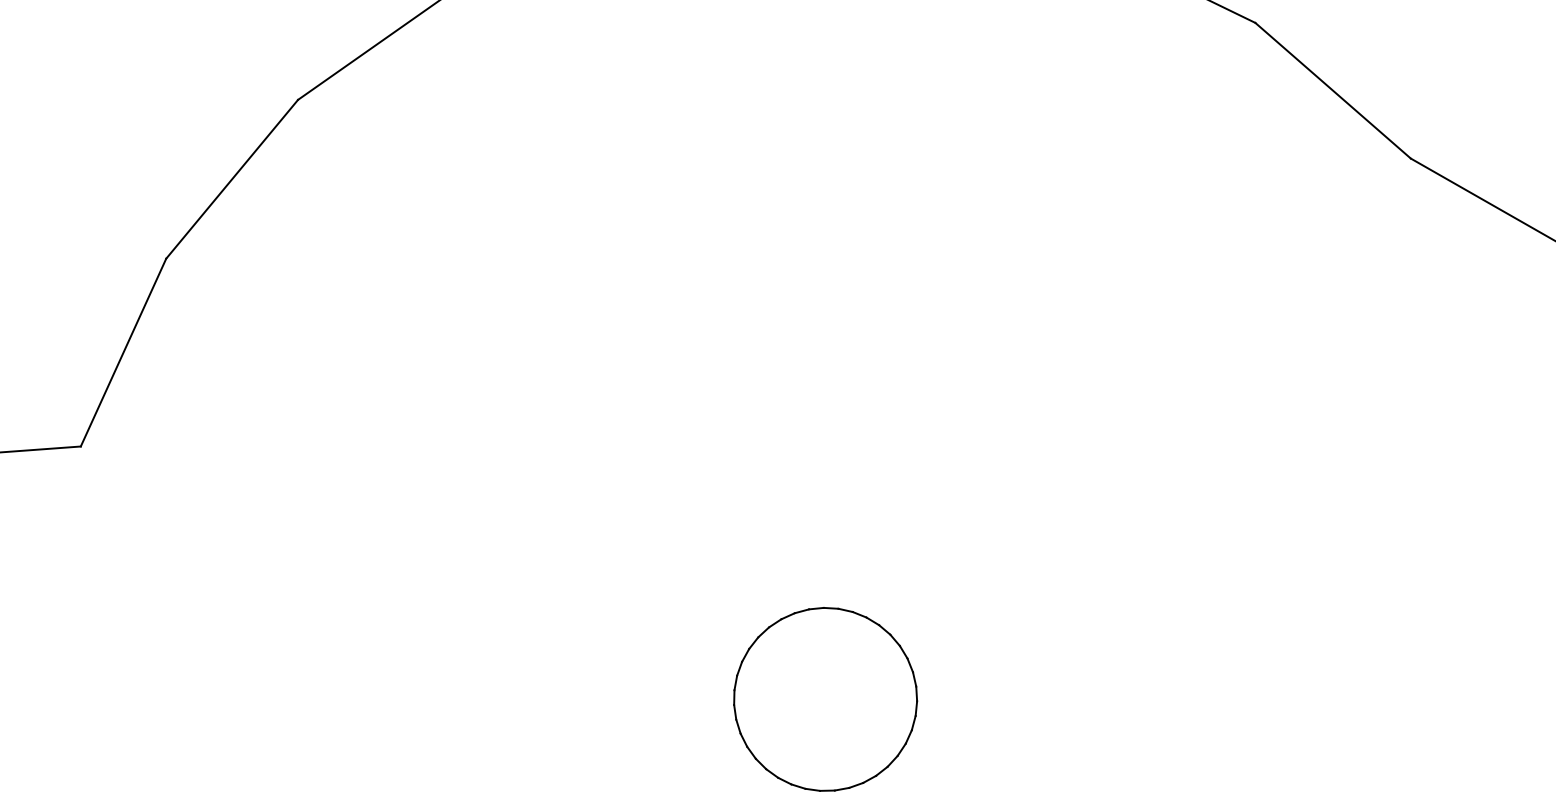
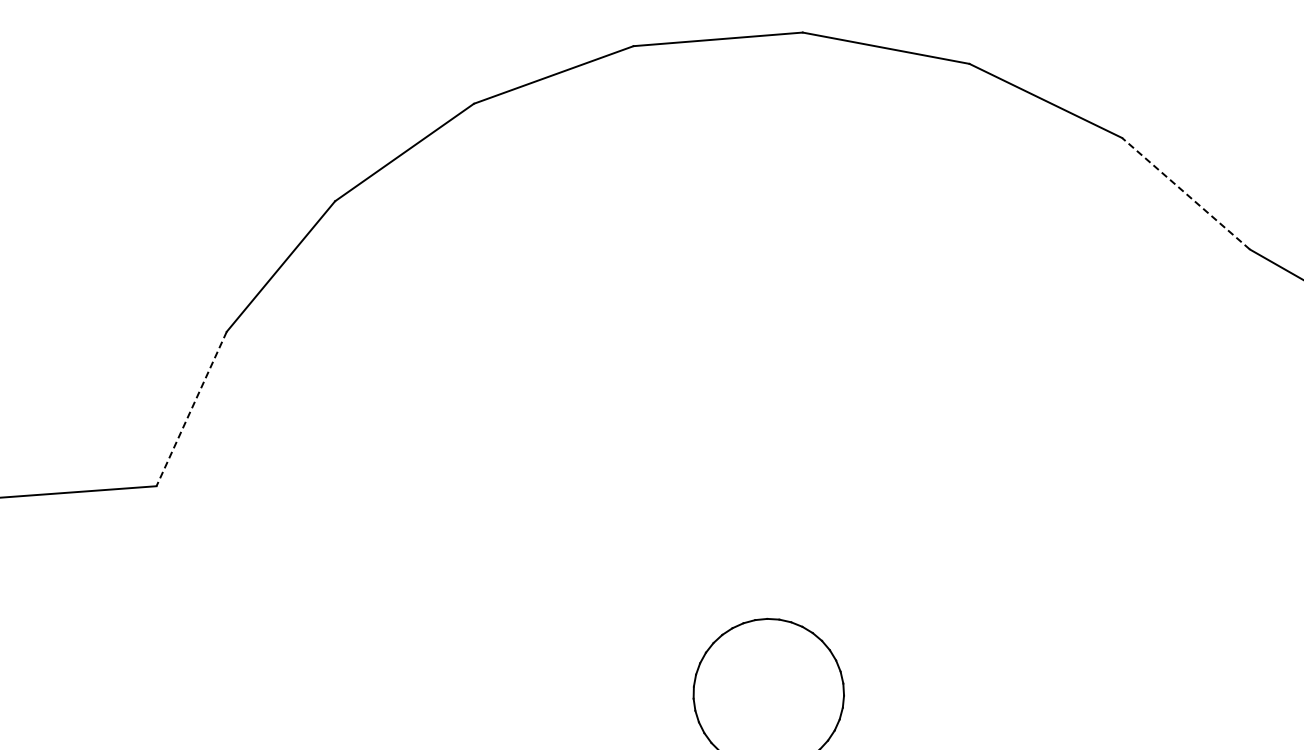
line: (1333, 90) -> (1186, 193), solid -> dashed
line: (123, 353) -> (191, 409), solid -> dashed

